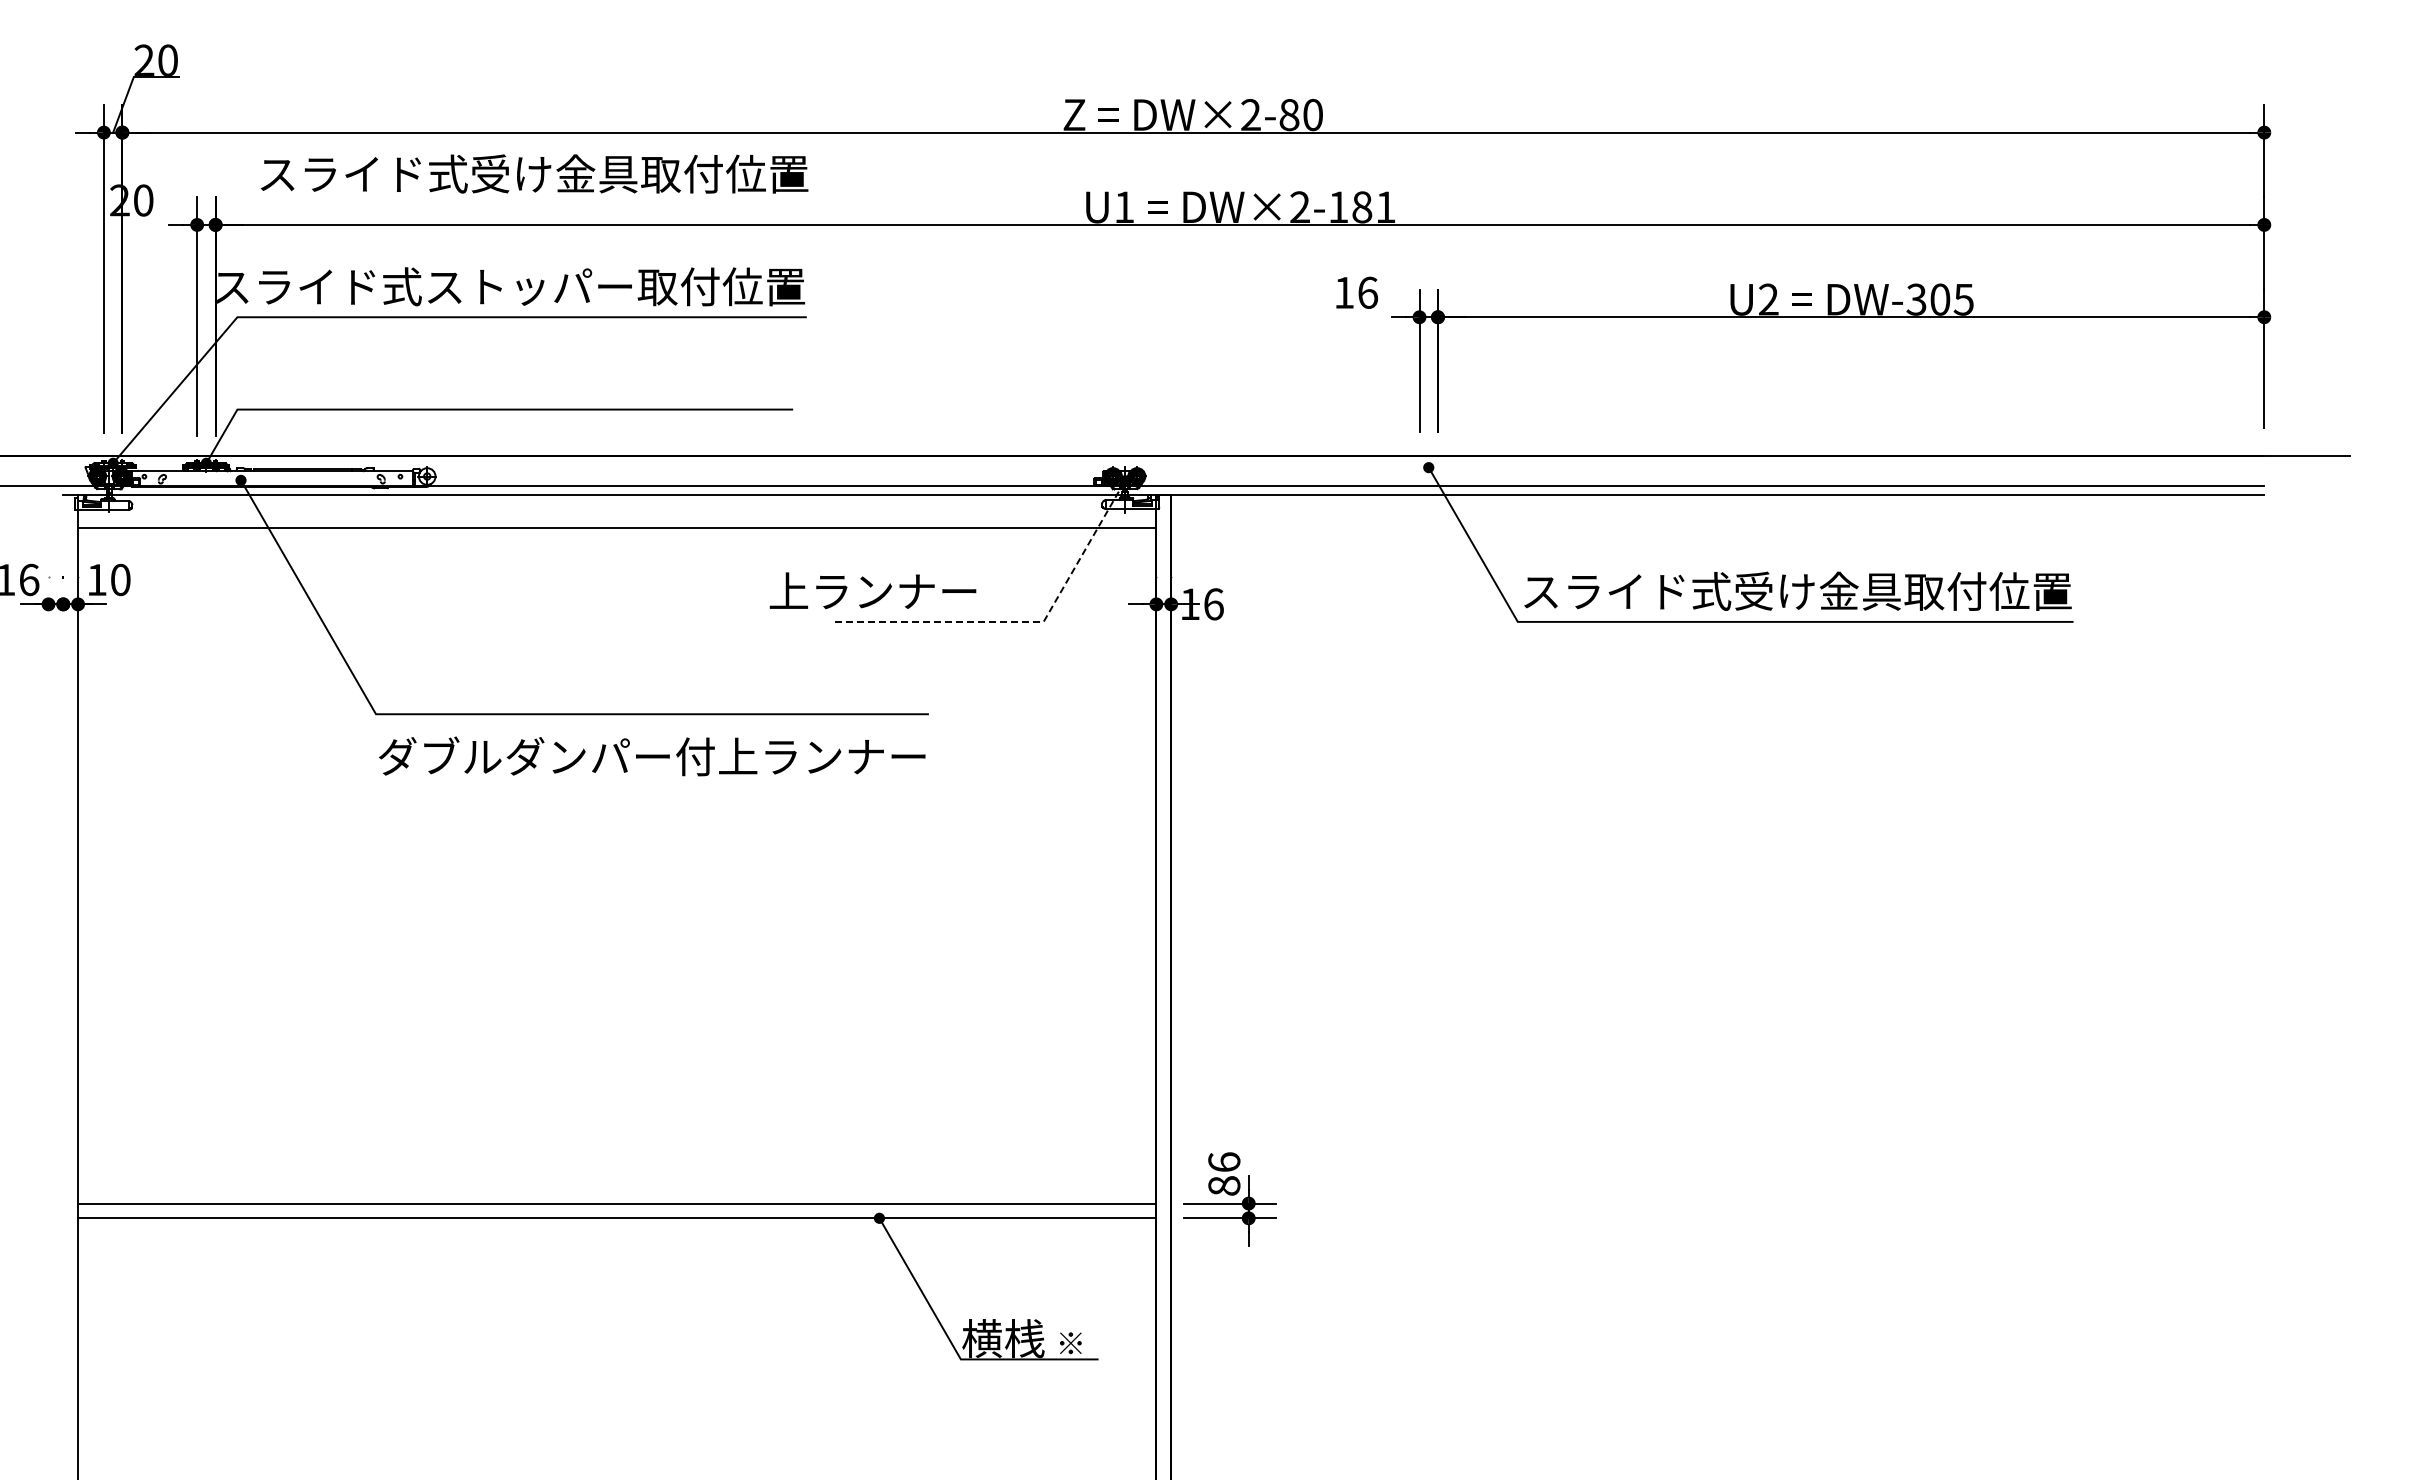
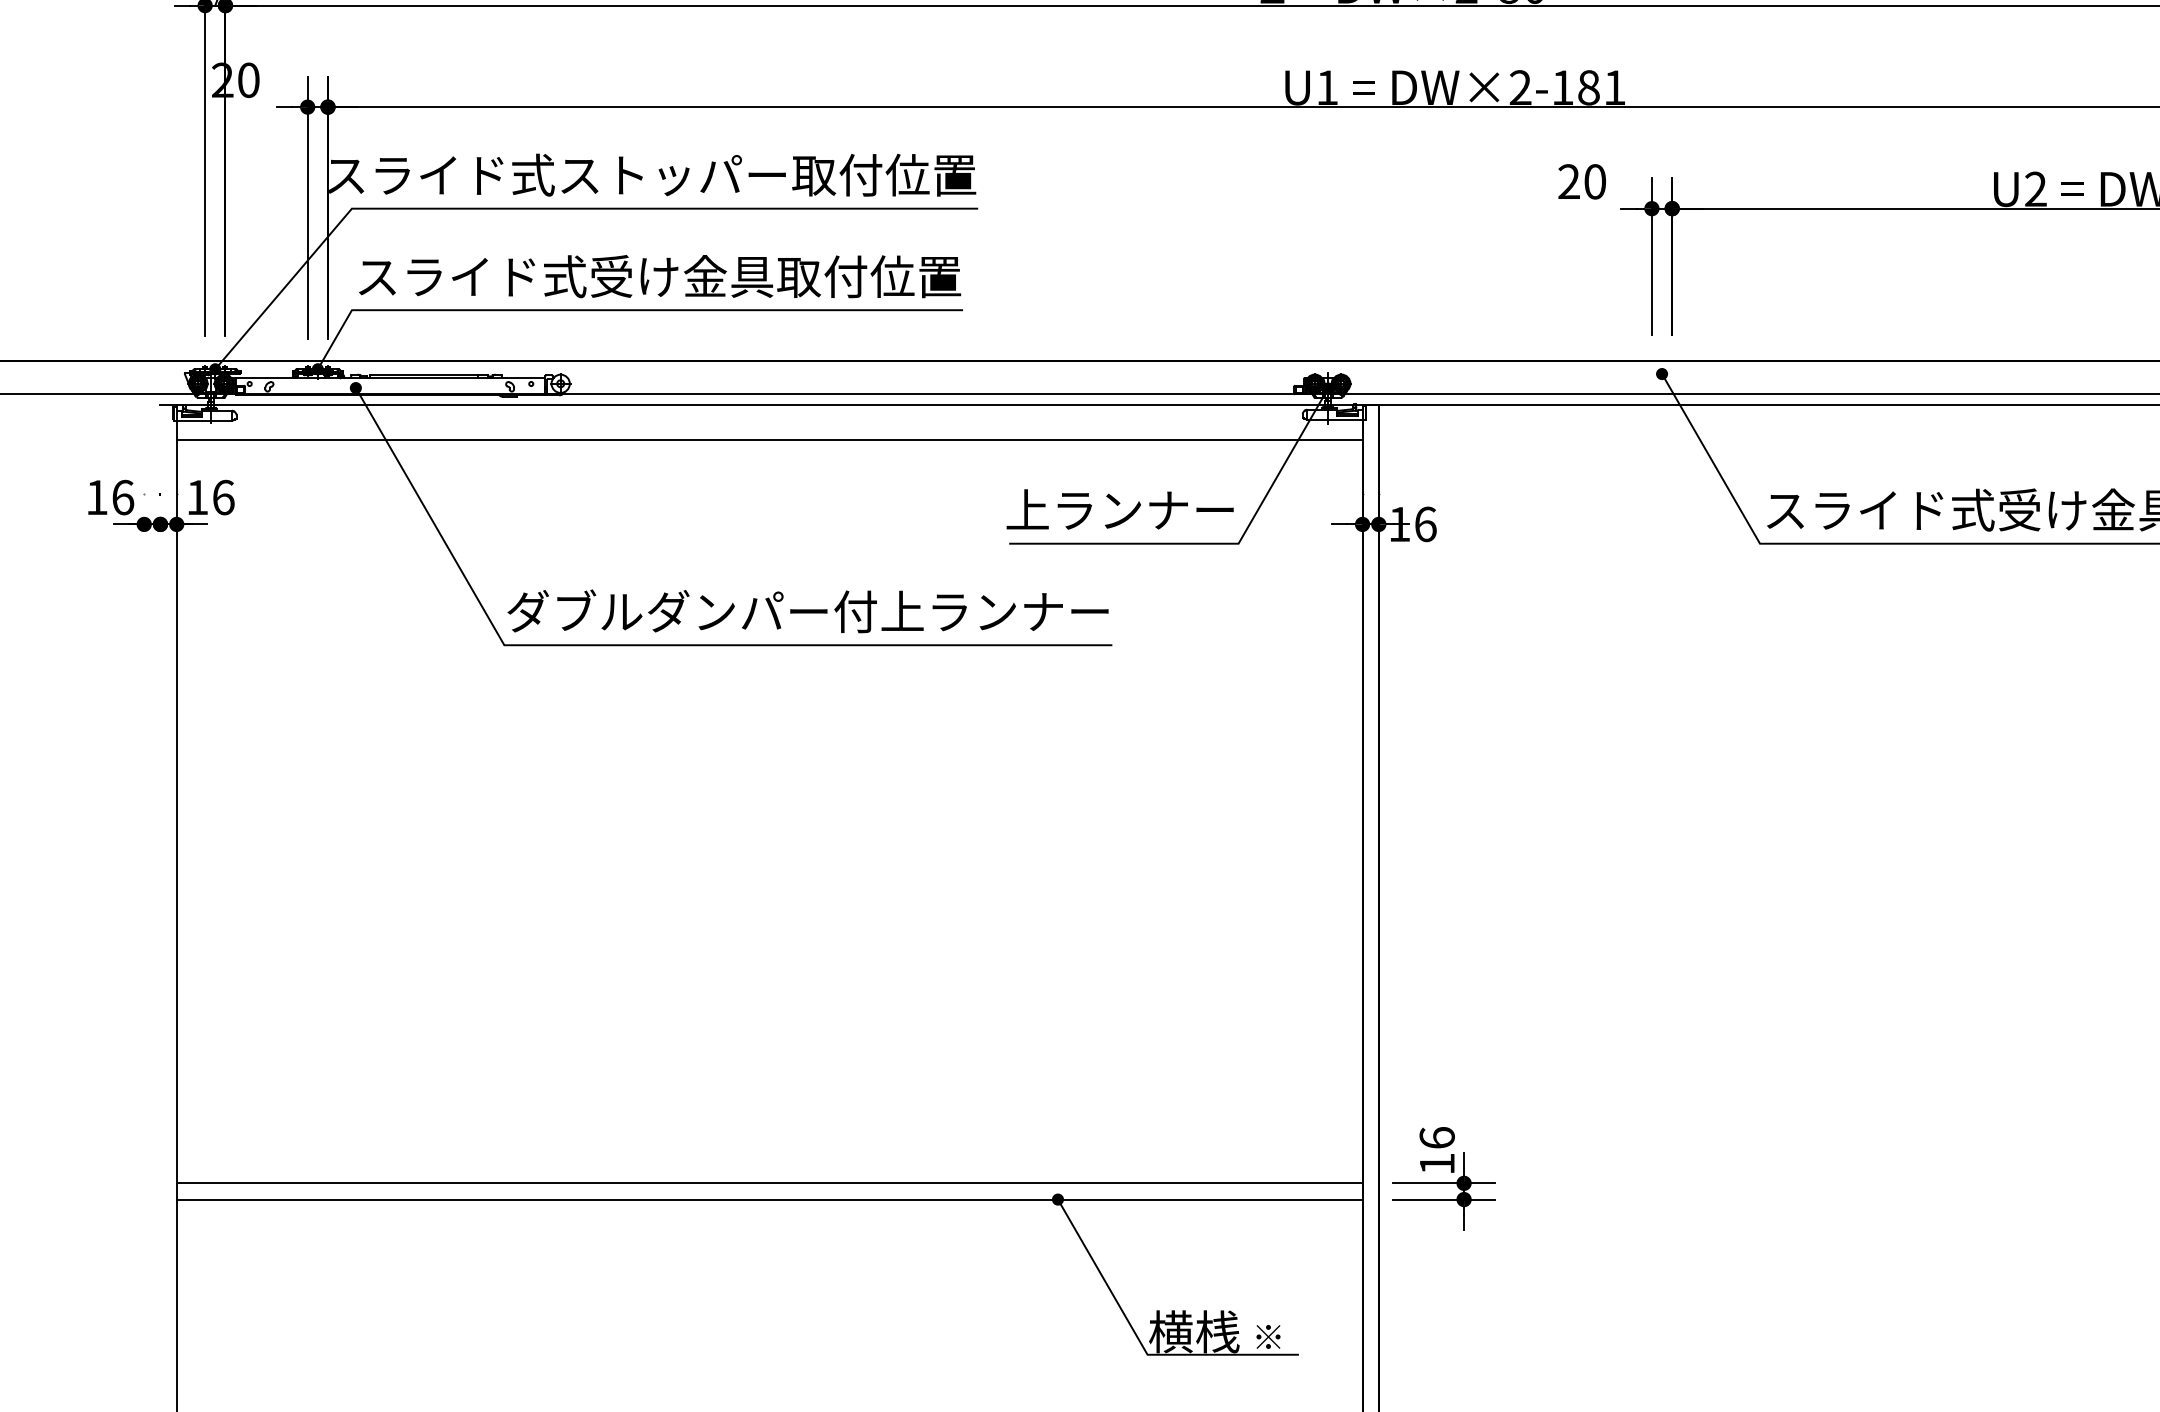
text: (534, 173) -> (659, 276), moved
text: (1356, 292) -> (1582, 181), 16 -> 20
text: (120, 579) -> (223, 497), 10 -> 16
text: (872, 590) -> (1119, 509), moved
line: (1021, 621) -> (1214, 543), dashed -> solid
text: (652, 756) -> (808, 611), moved
text: (1224, 1185) -> (1437, 1163), 86 -> 16

